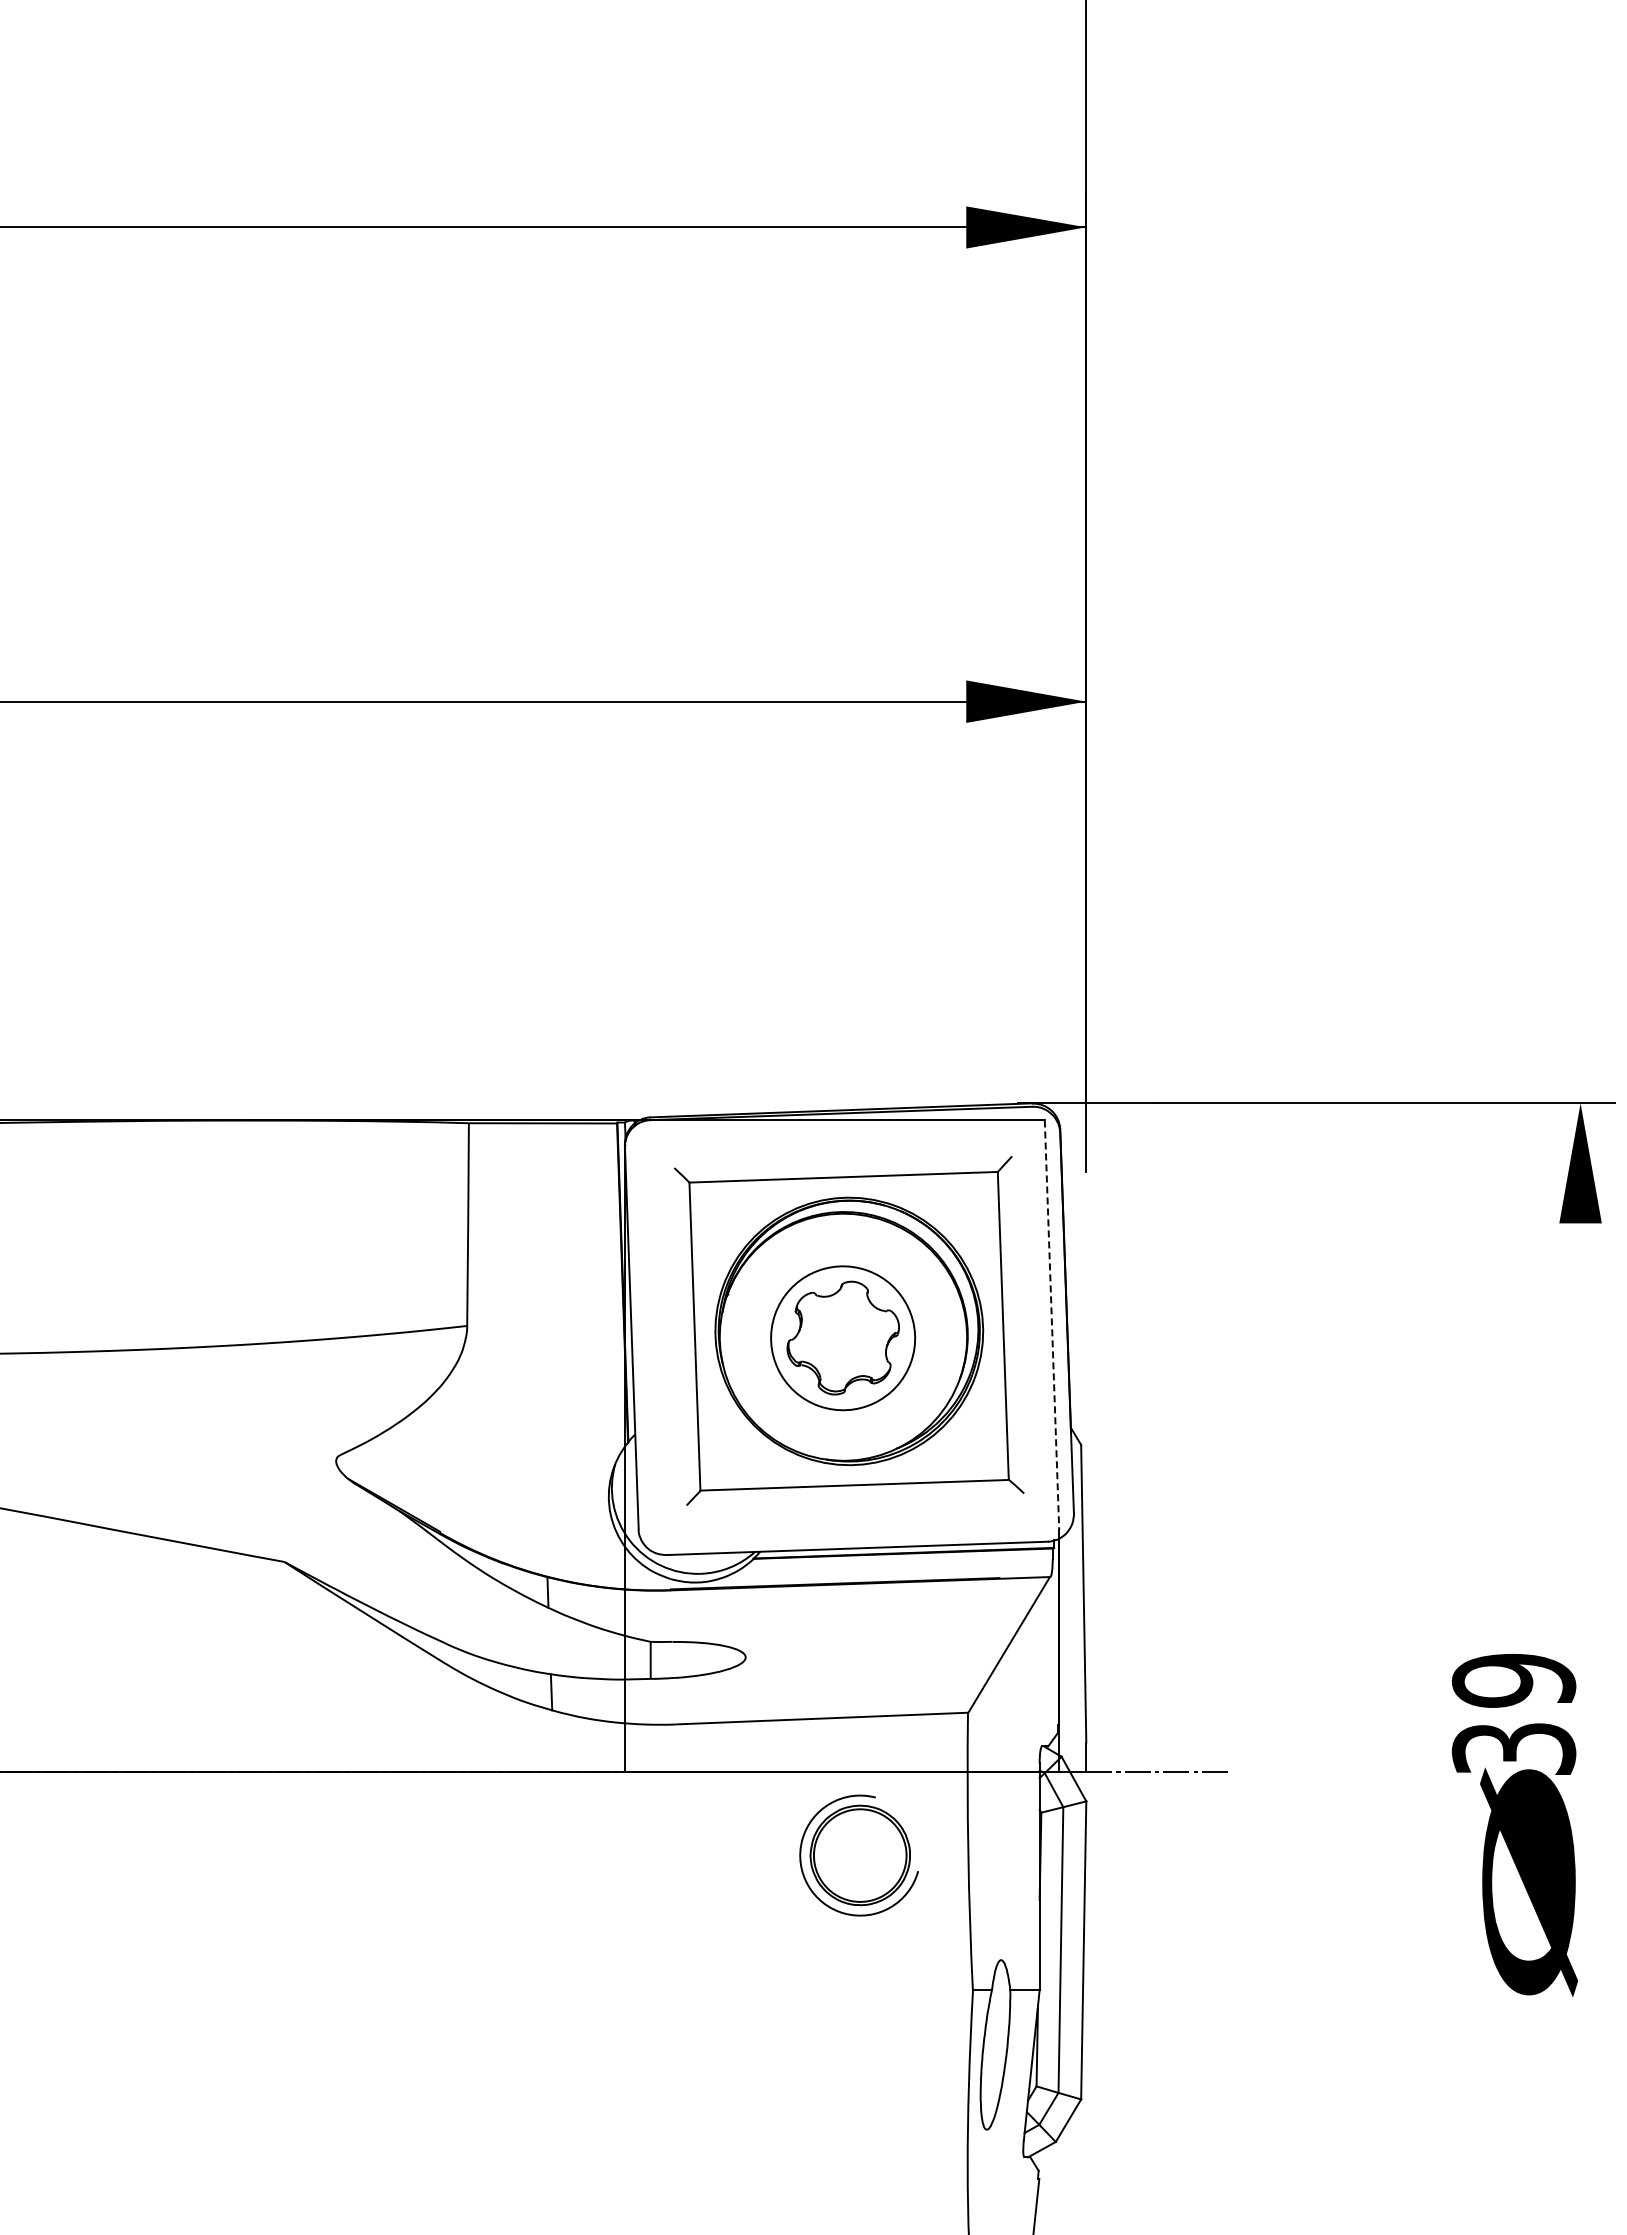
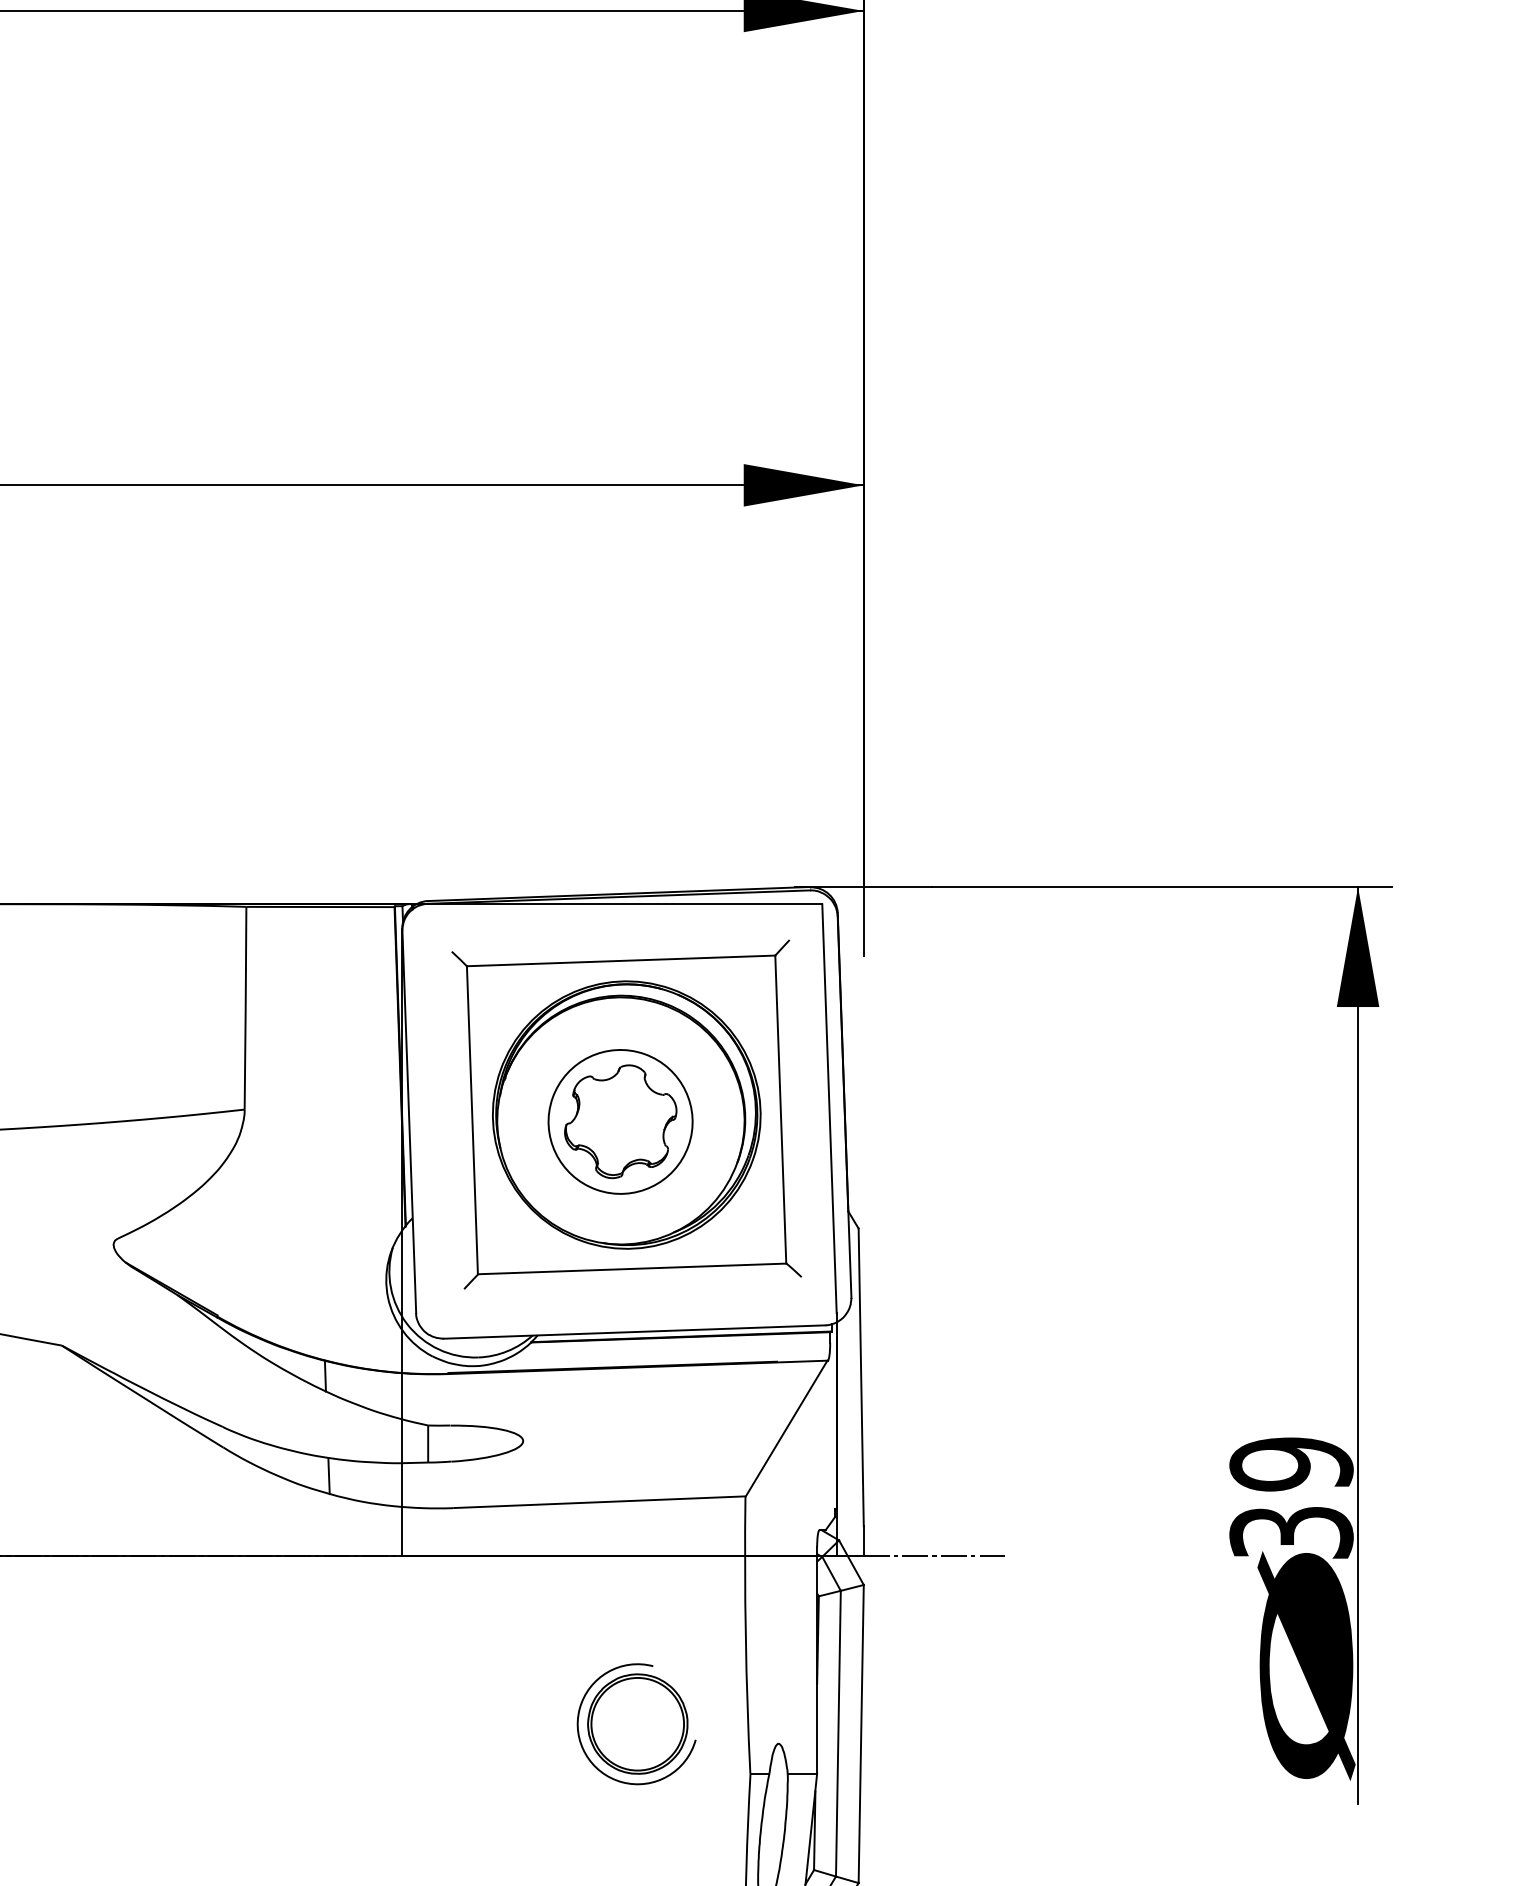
line: (1052, 1325) -> (829, 1109), dashed -> solid
line: (1580, 1561) -> (1357, 1345), added
part: (858, 1855) -> (635, 1724), moved

